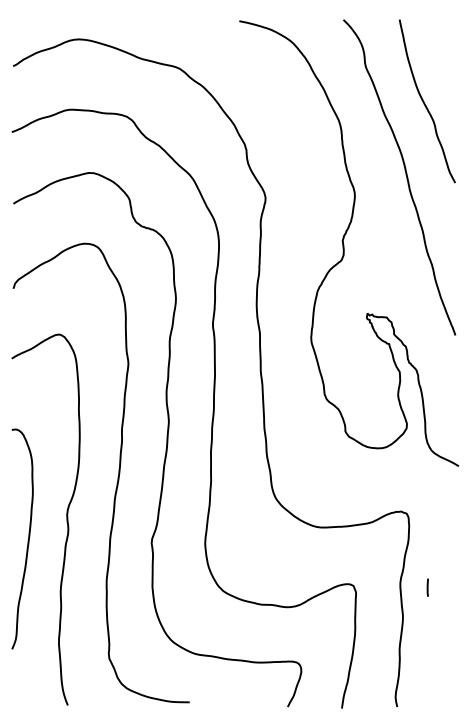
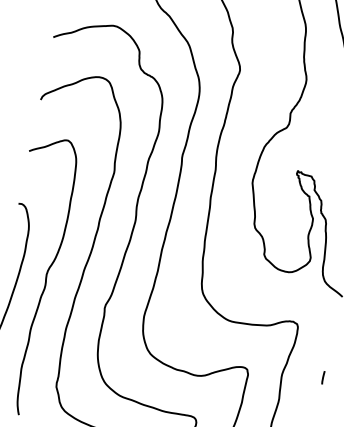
line: (427, 587) -> (323, 377), moved

